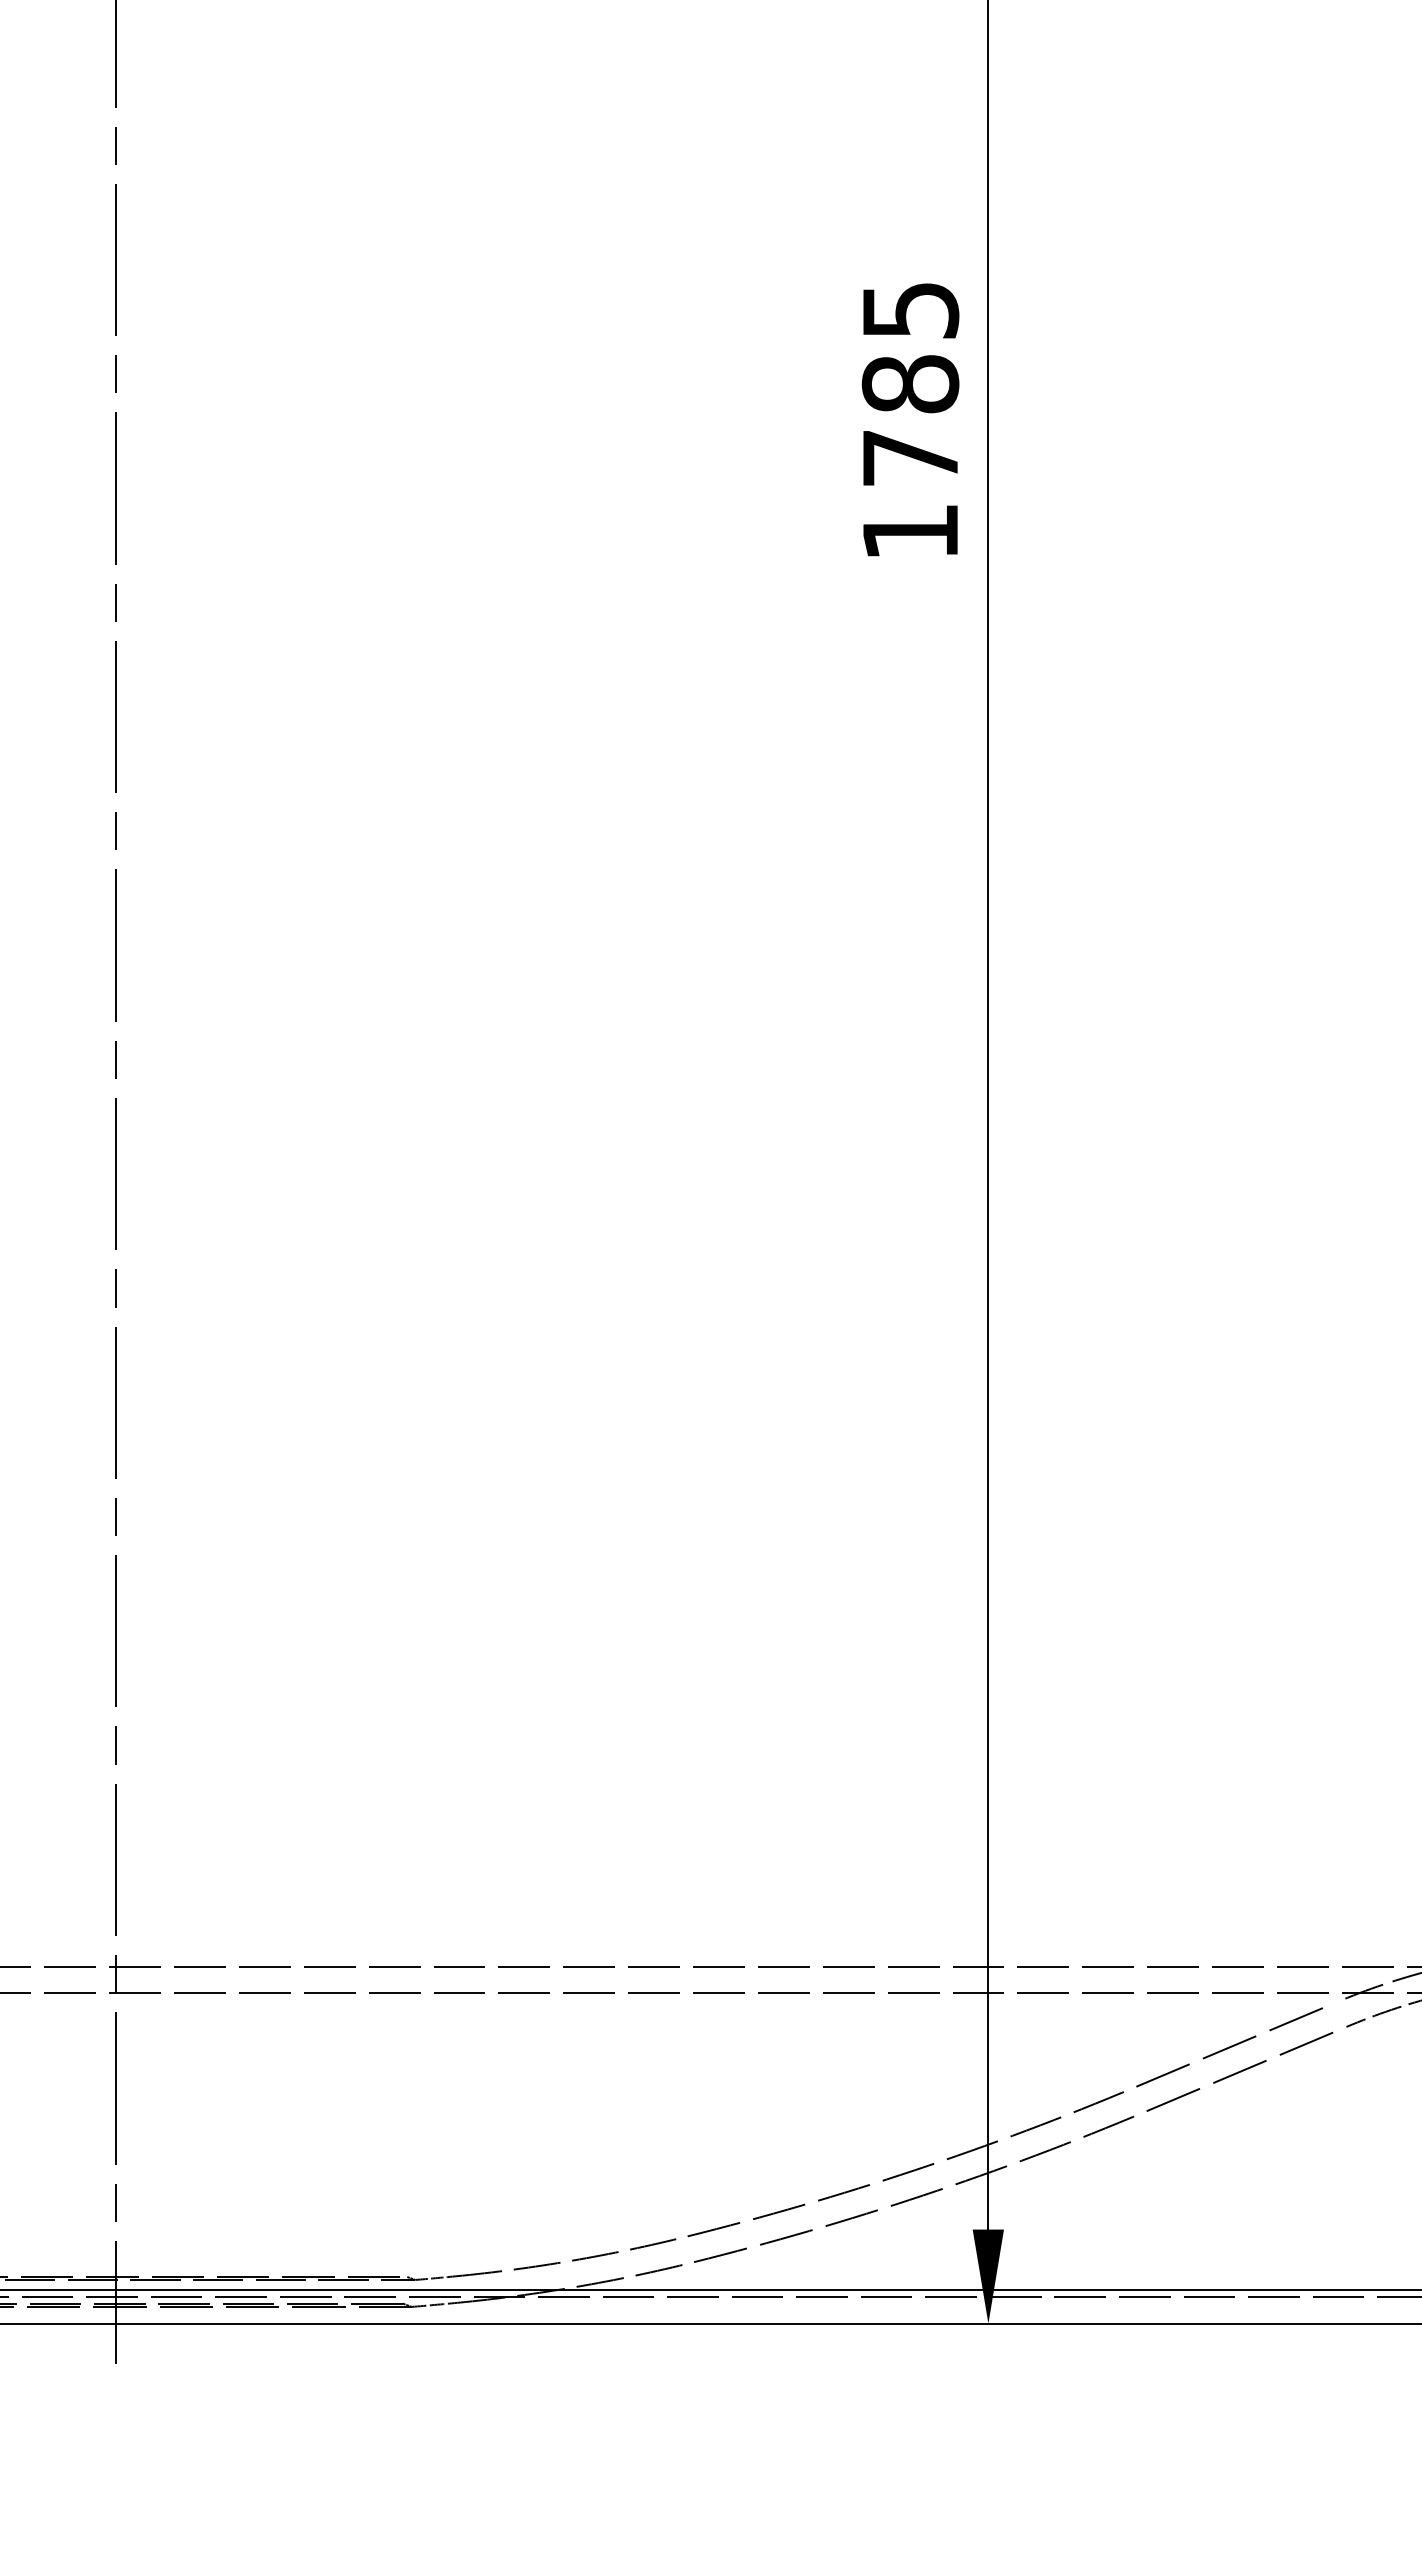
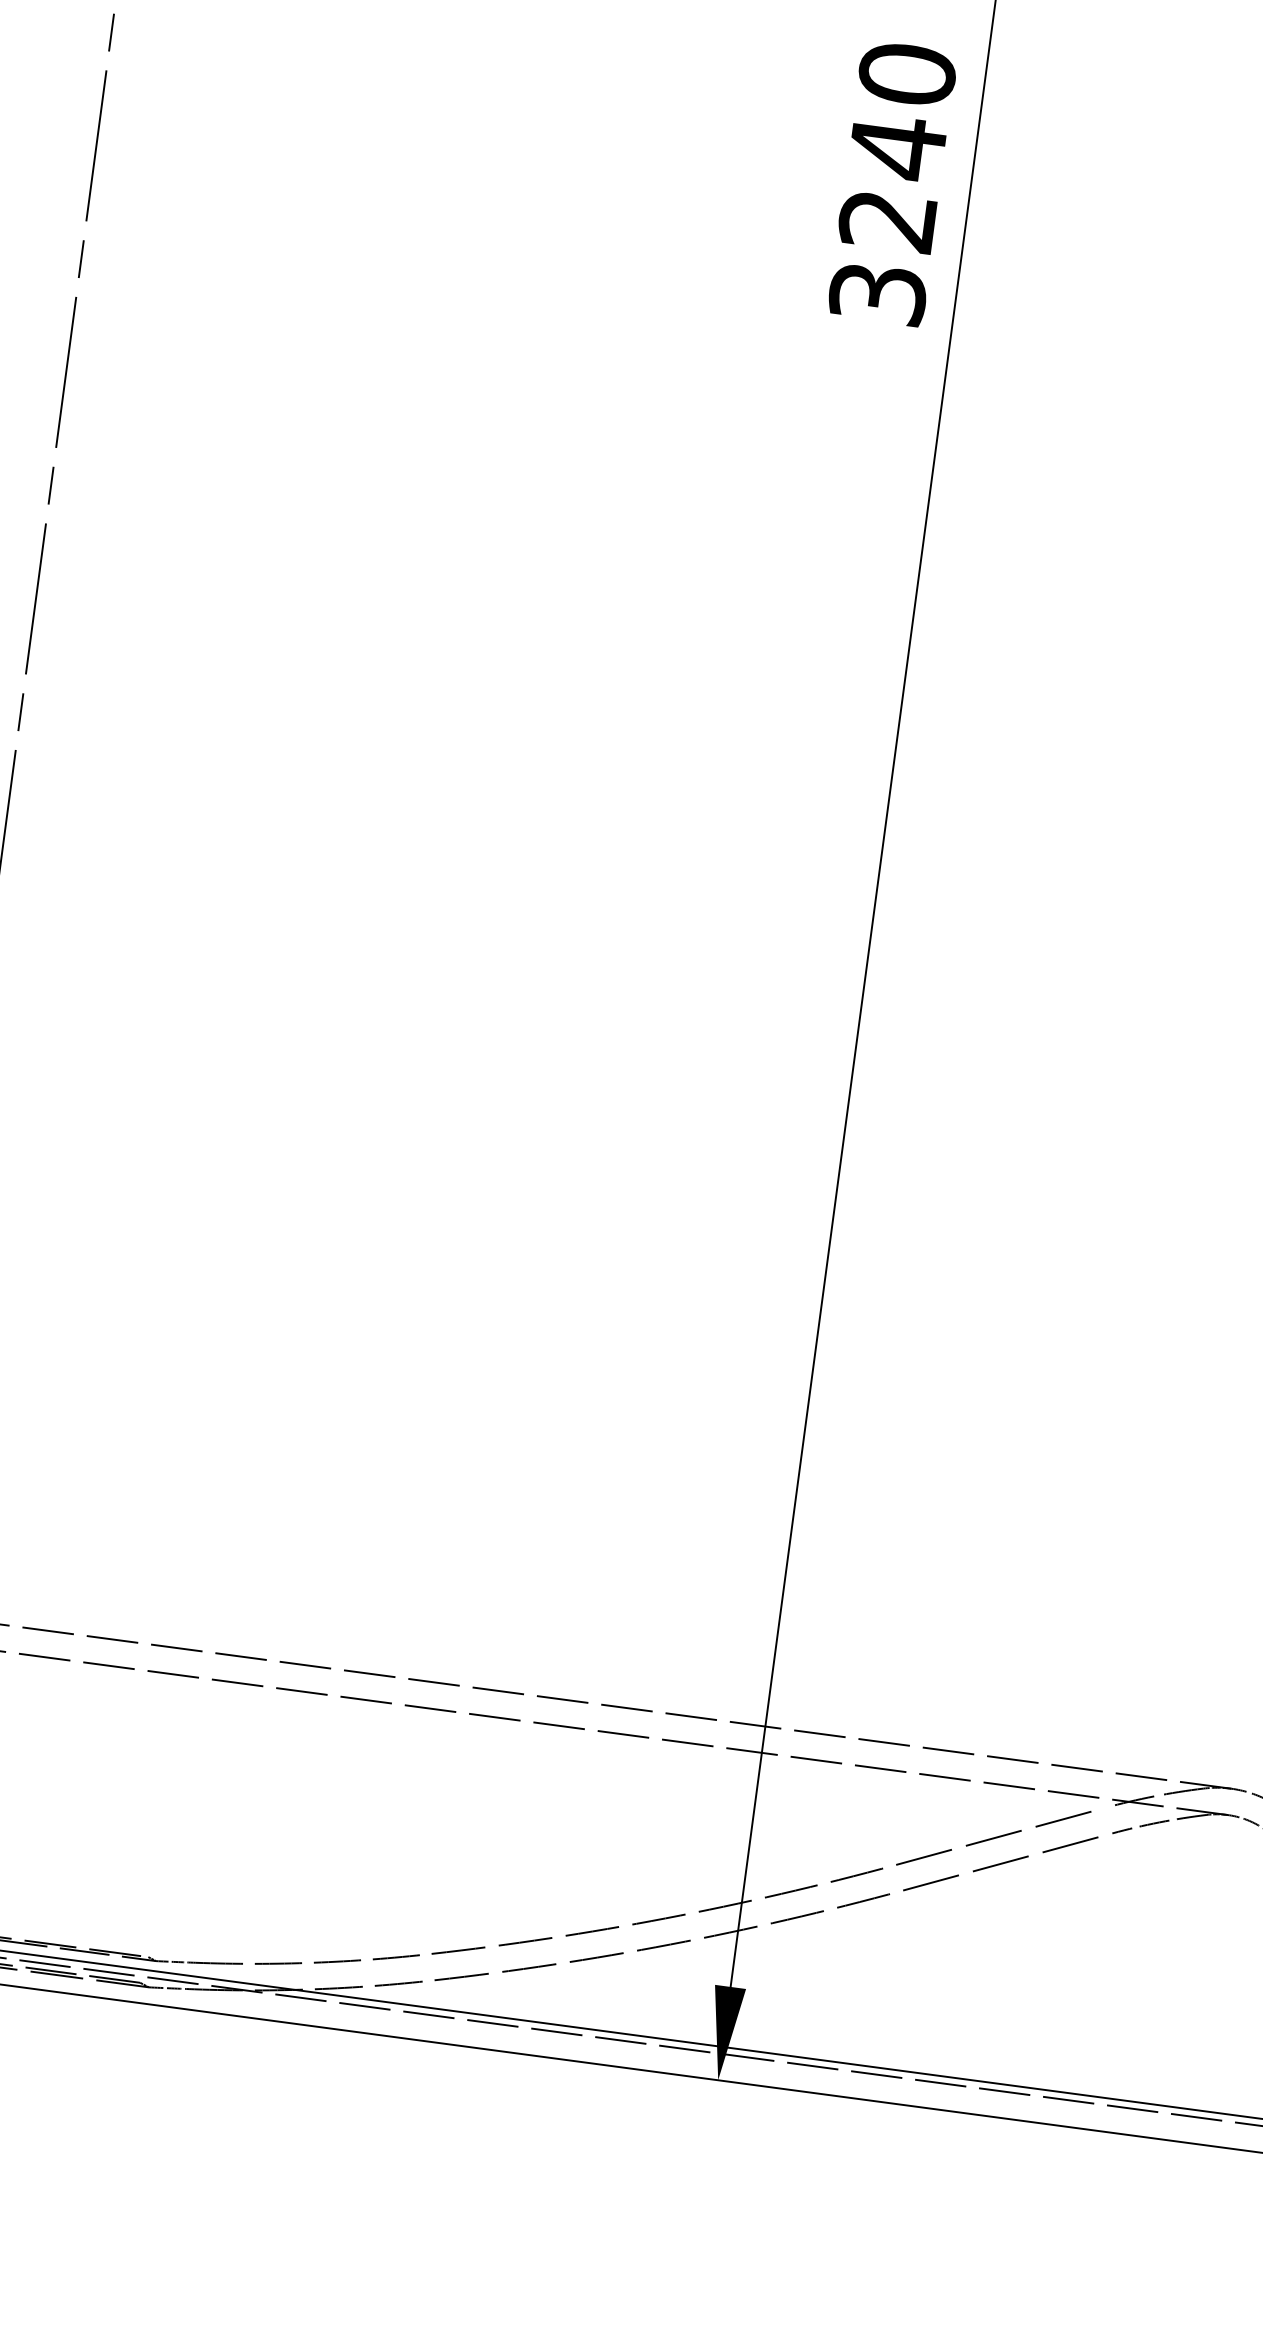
text: (910, 420) -> (892, 183), 1785 -> 3240

